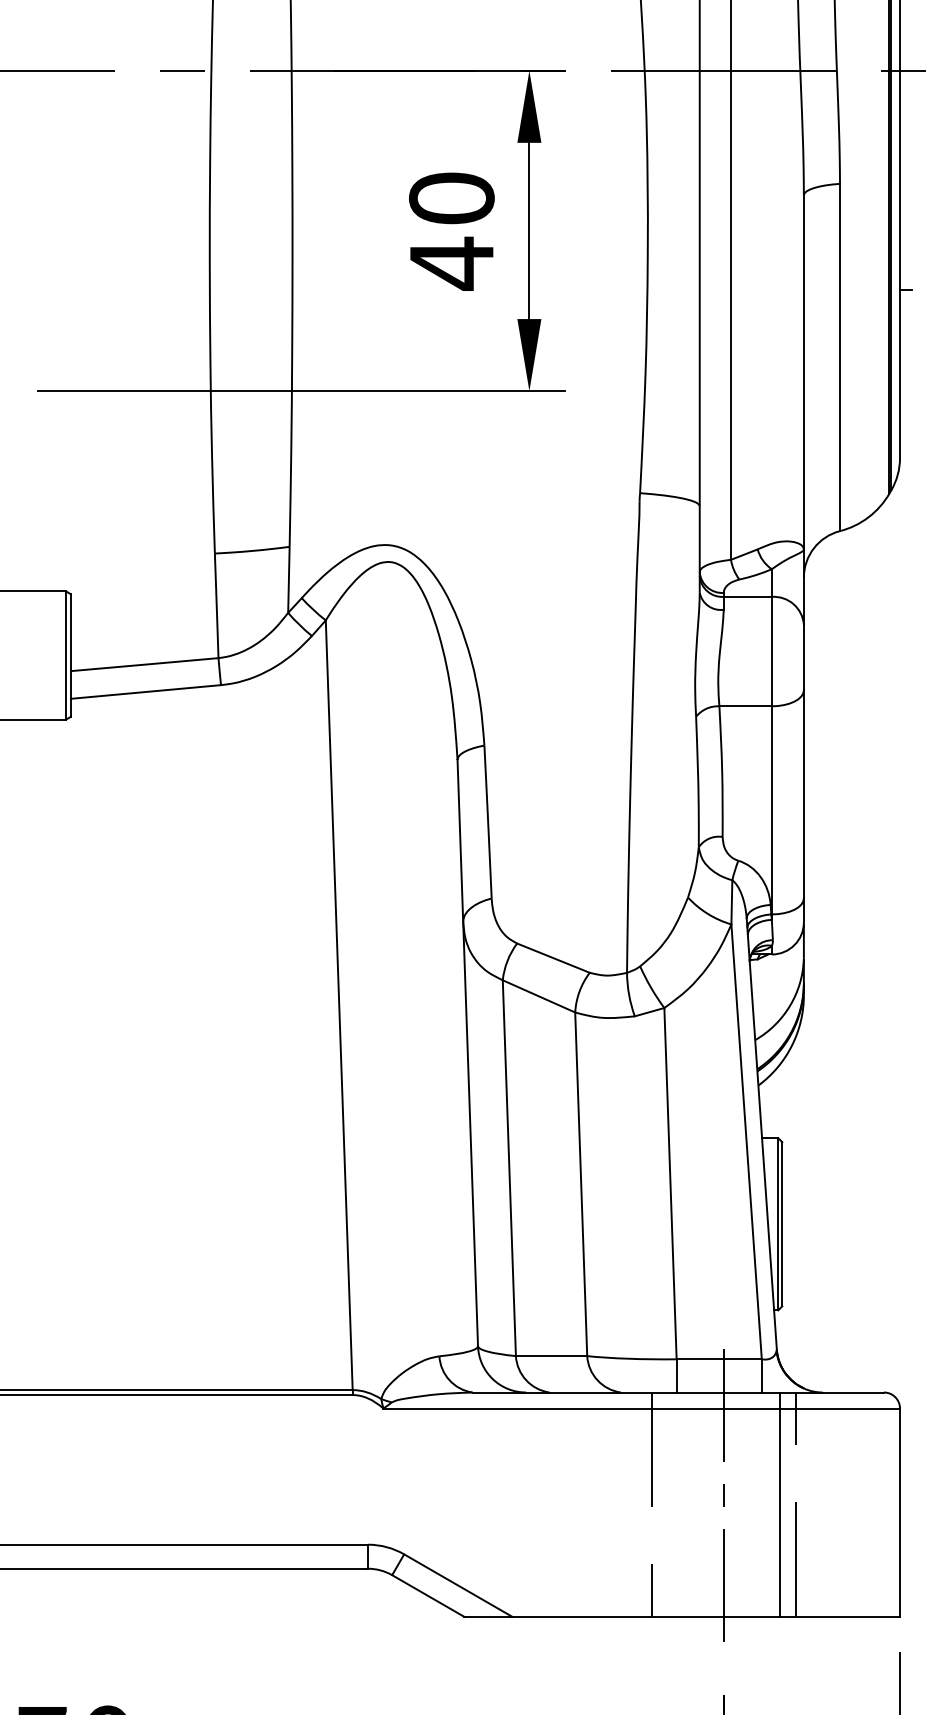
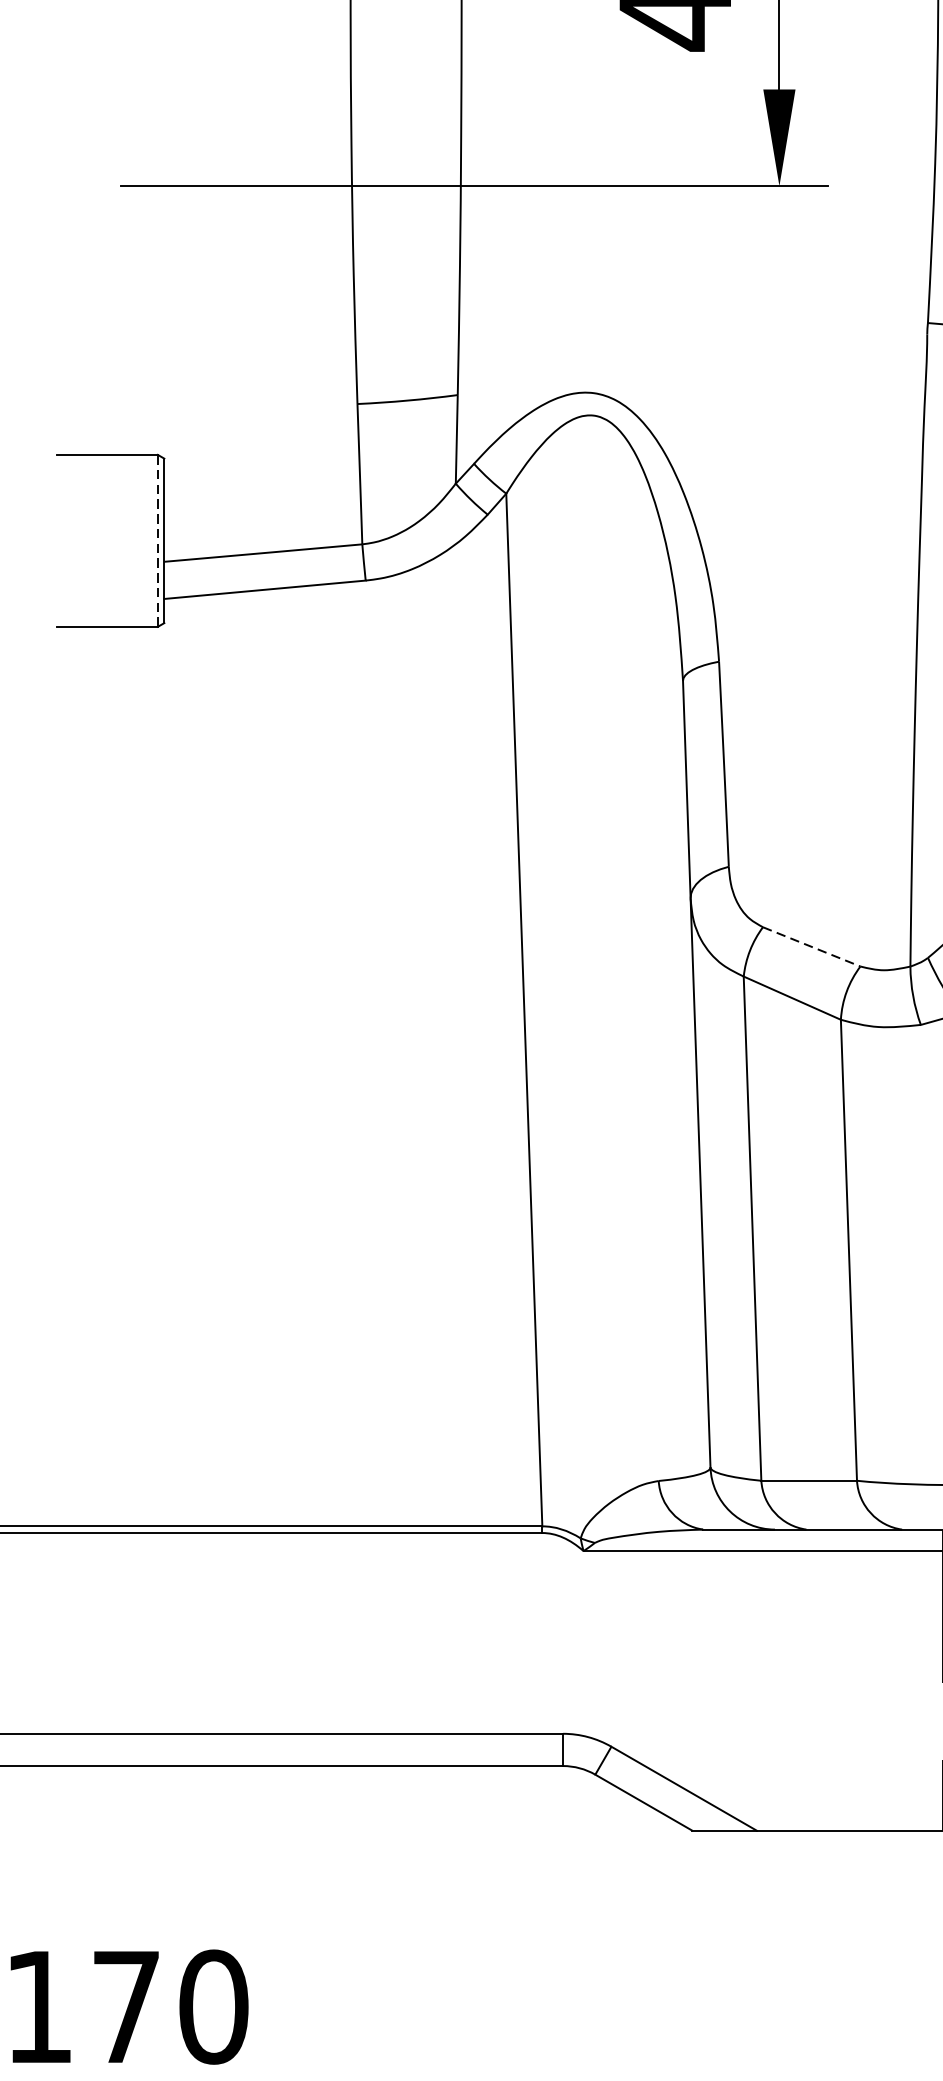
line: (66, 655) -> (158, 540), solid -> dashed
line: (553, 958) -> (811, 947), solid -> dashed

